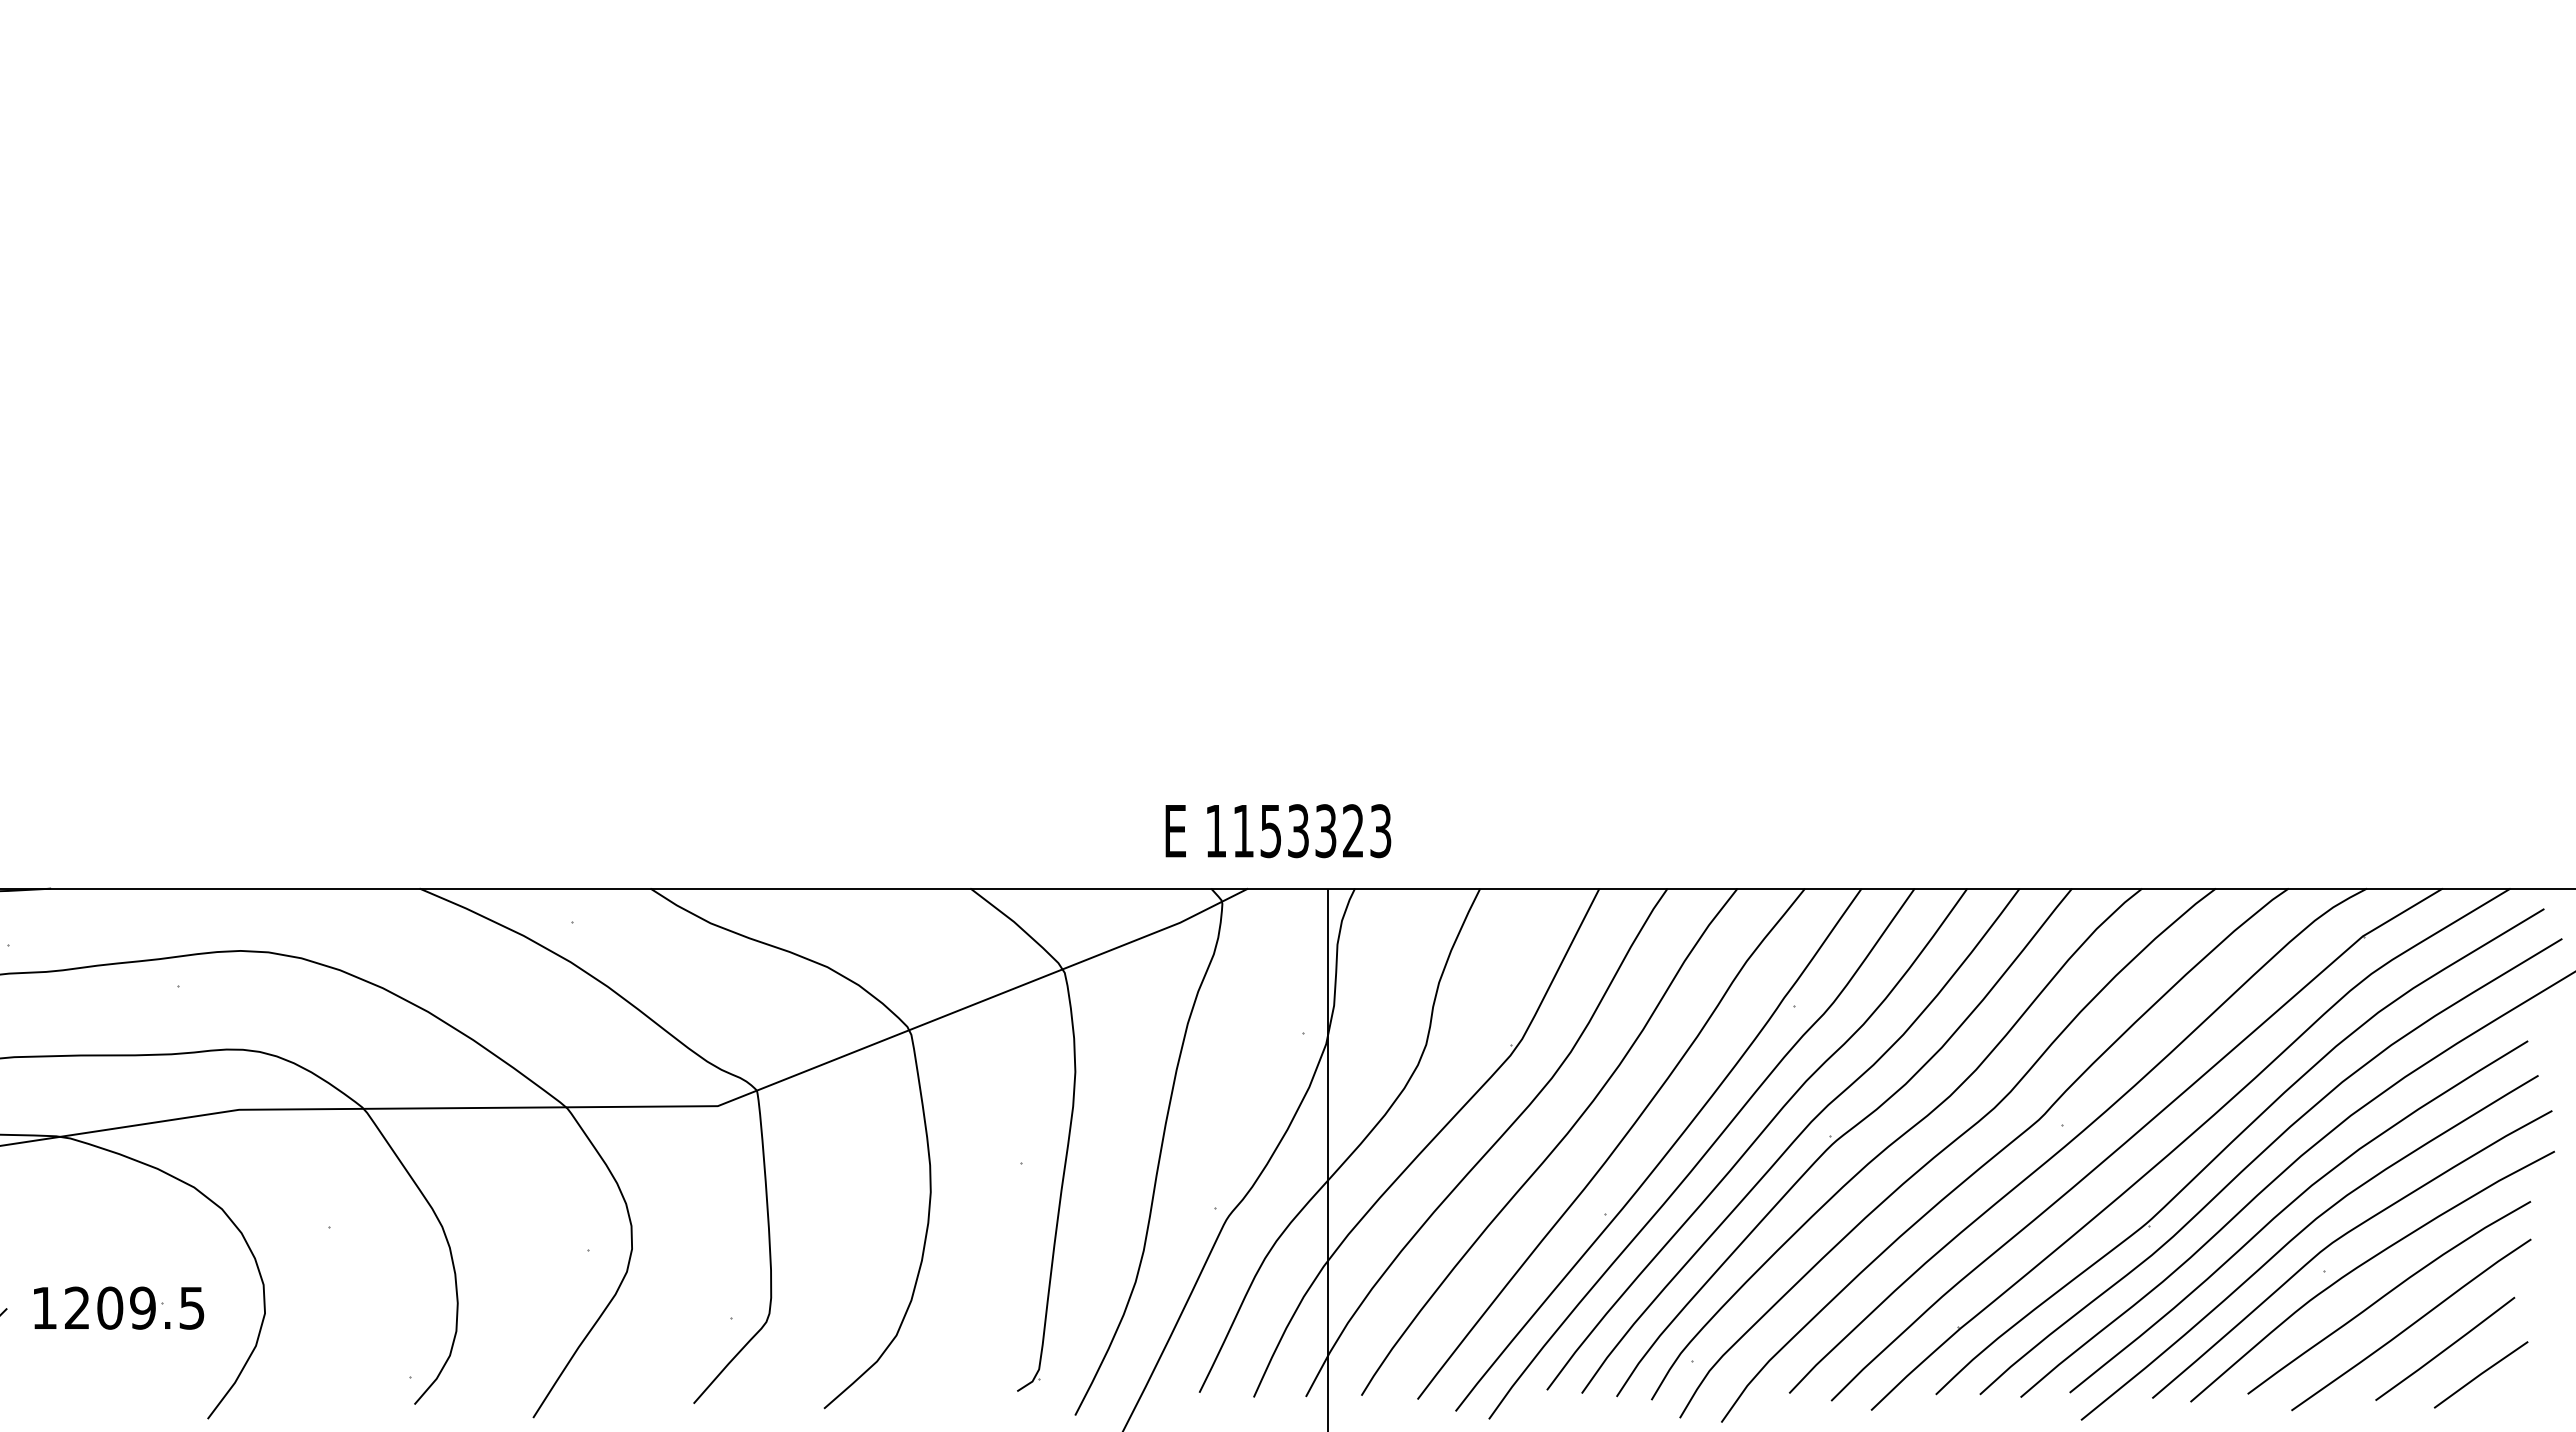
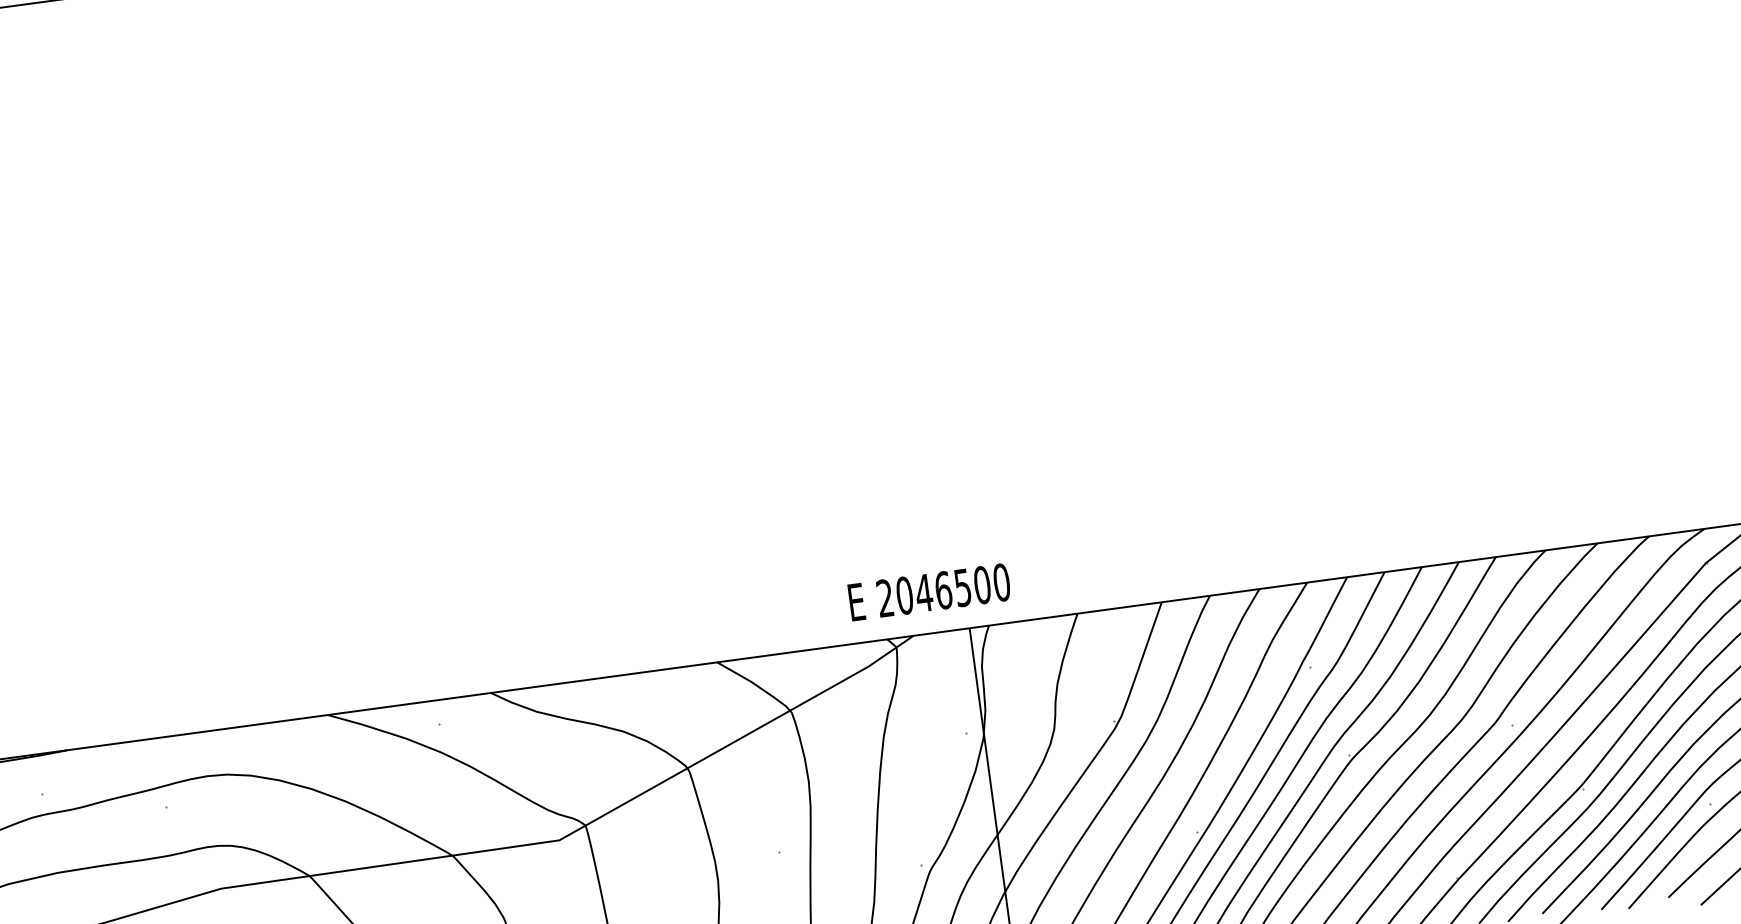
text: (1298, 831) -> (943, 590), 1153323 -> 2046500

